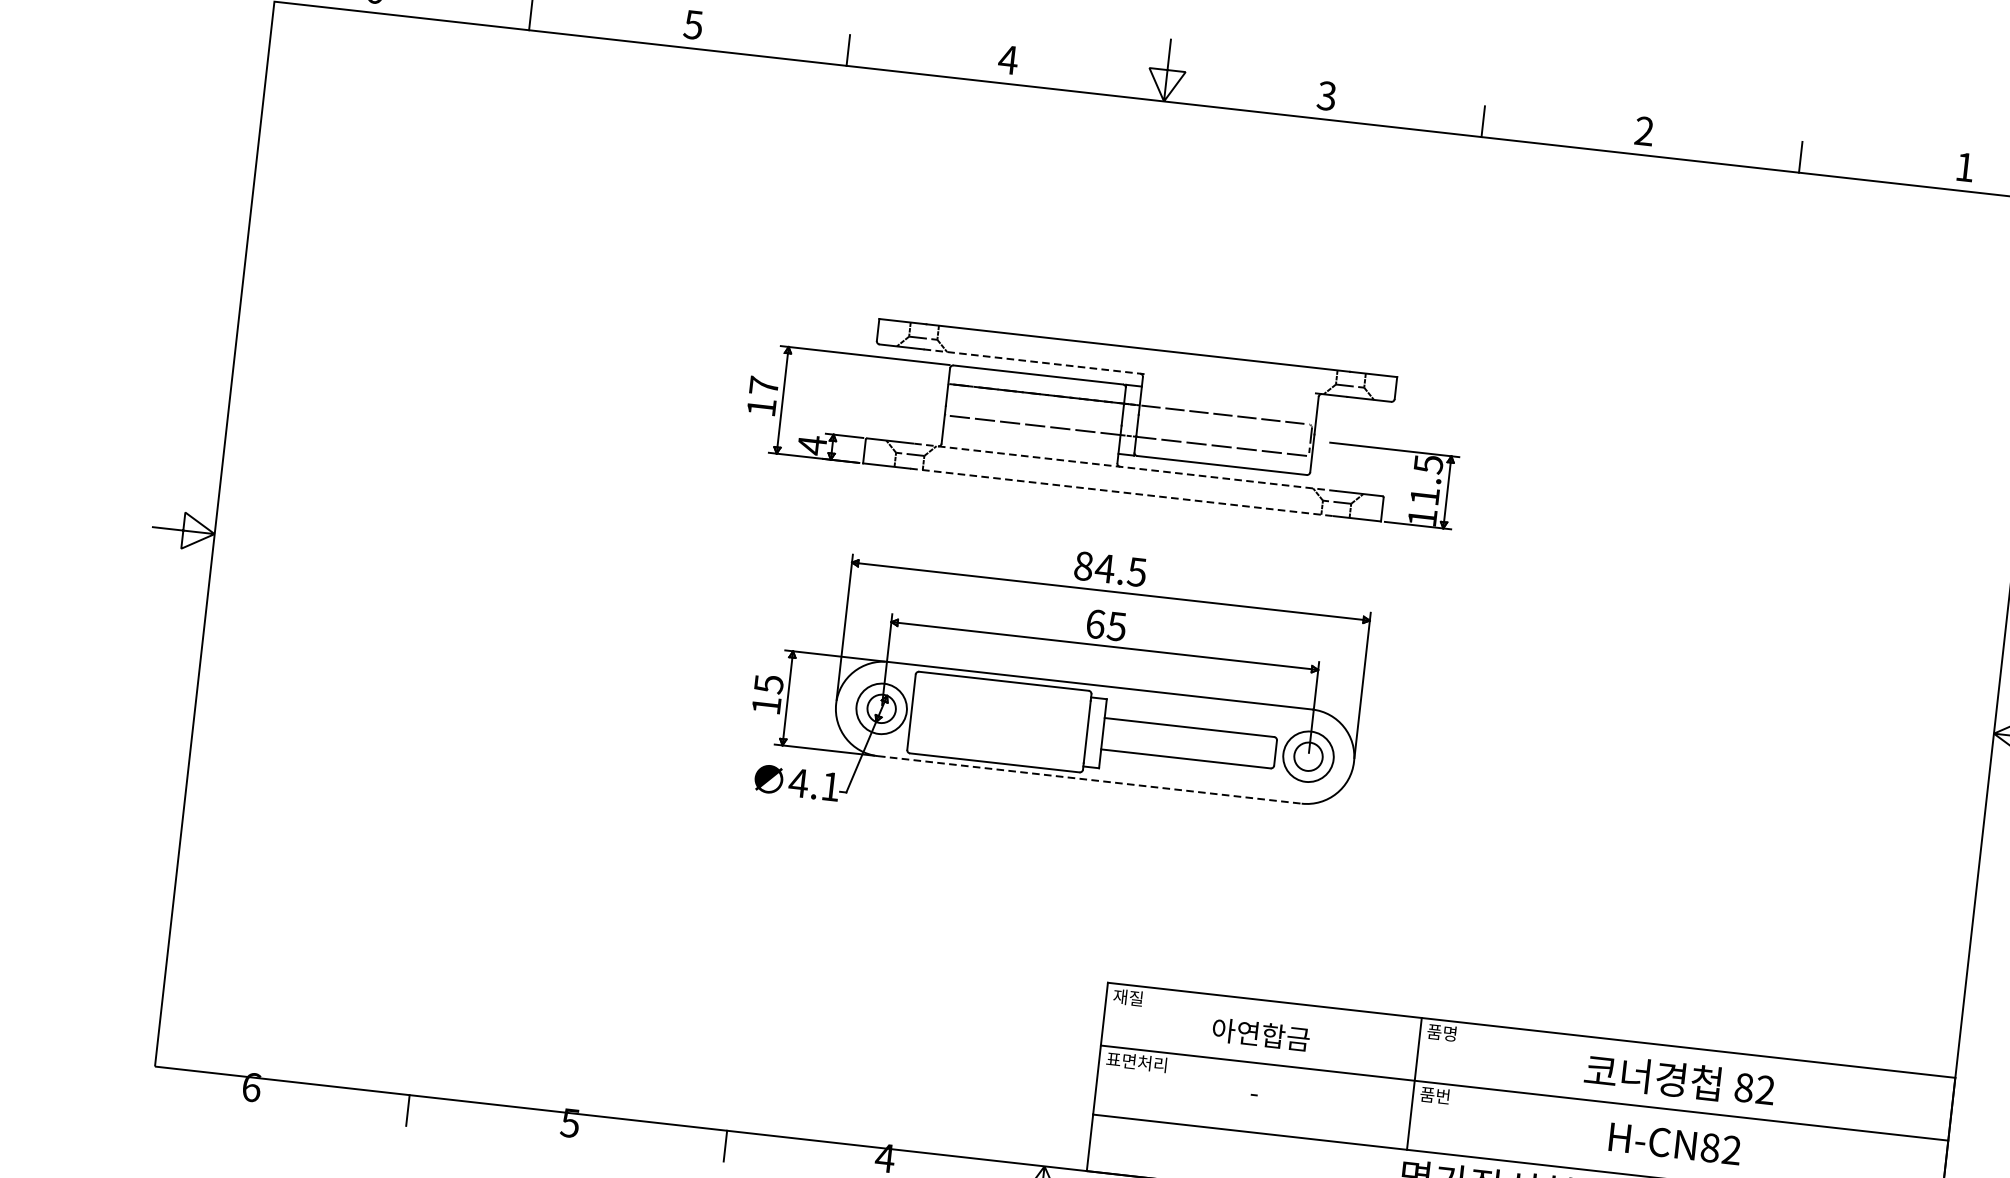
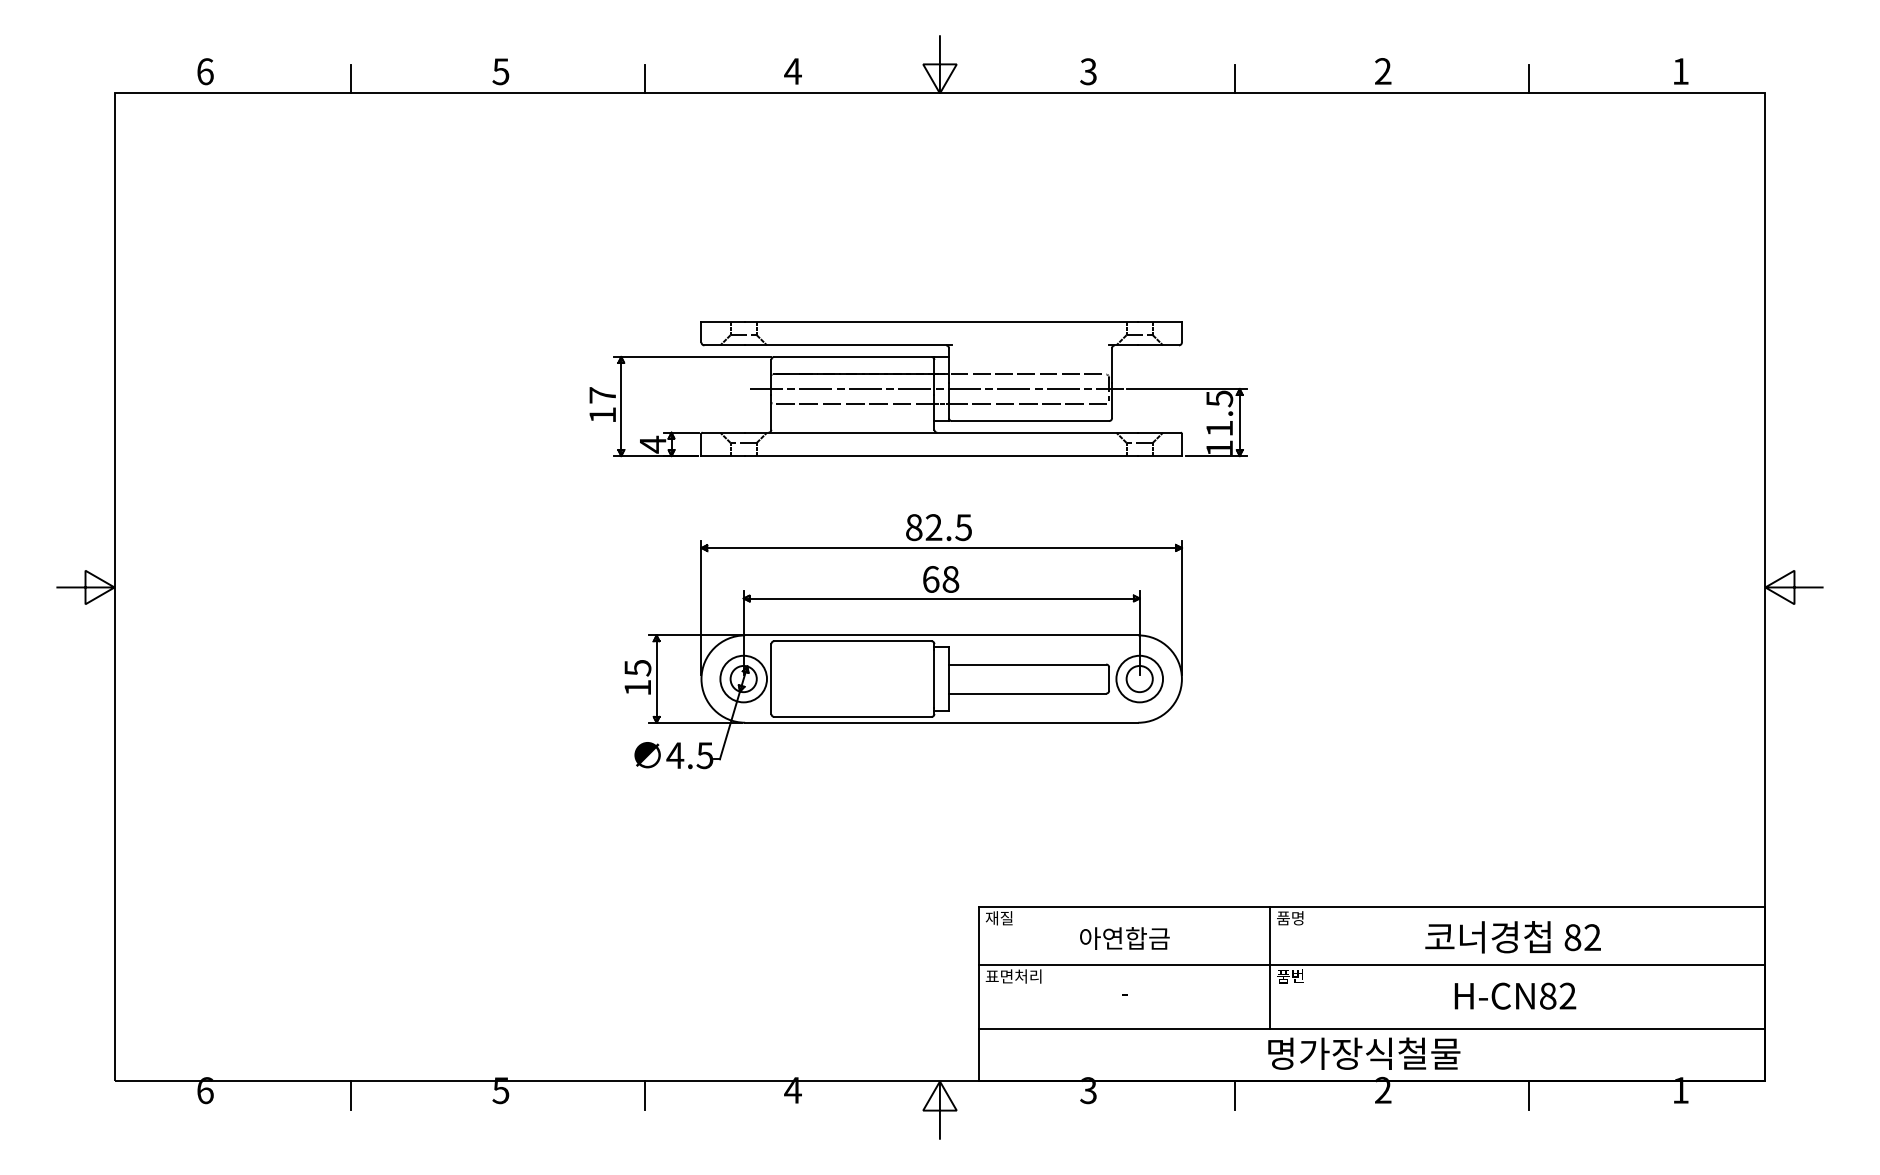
line: (1036, 362) -> (849, 345), dashed -> solid
line: (1124, 420) -> (936, 389), added
line: (1124, 467) -> (941, 432), dashed -> solid
line: (1121, 492) -> (941, 456), dashed -> solid
text: (1104, 568) -> (933, 527), 84.5 -> 82.5
text: (1116, 626) -> (950, 579), 65 -> 68
line: (1089, 779) -> (941, 722), dashed -> solid
text: (830, 786) -> (704, 755), 4.1 -> 4.5

